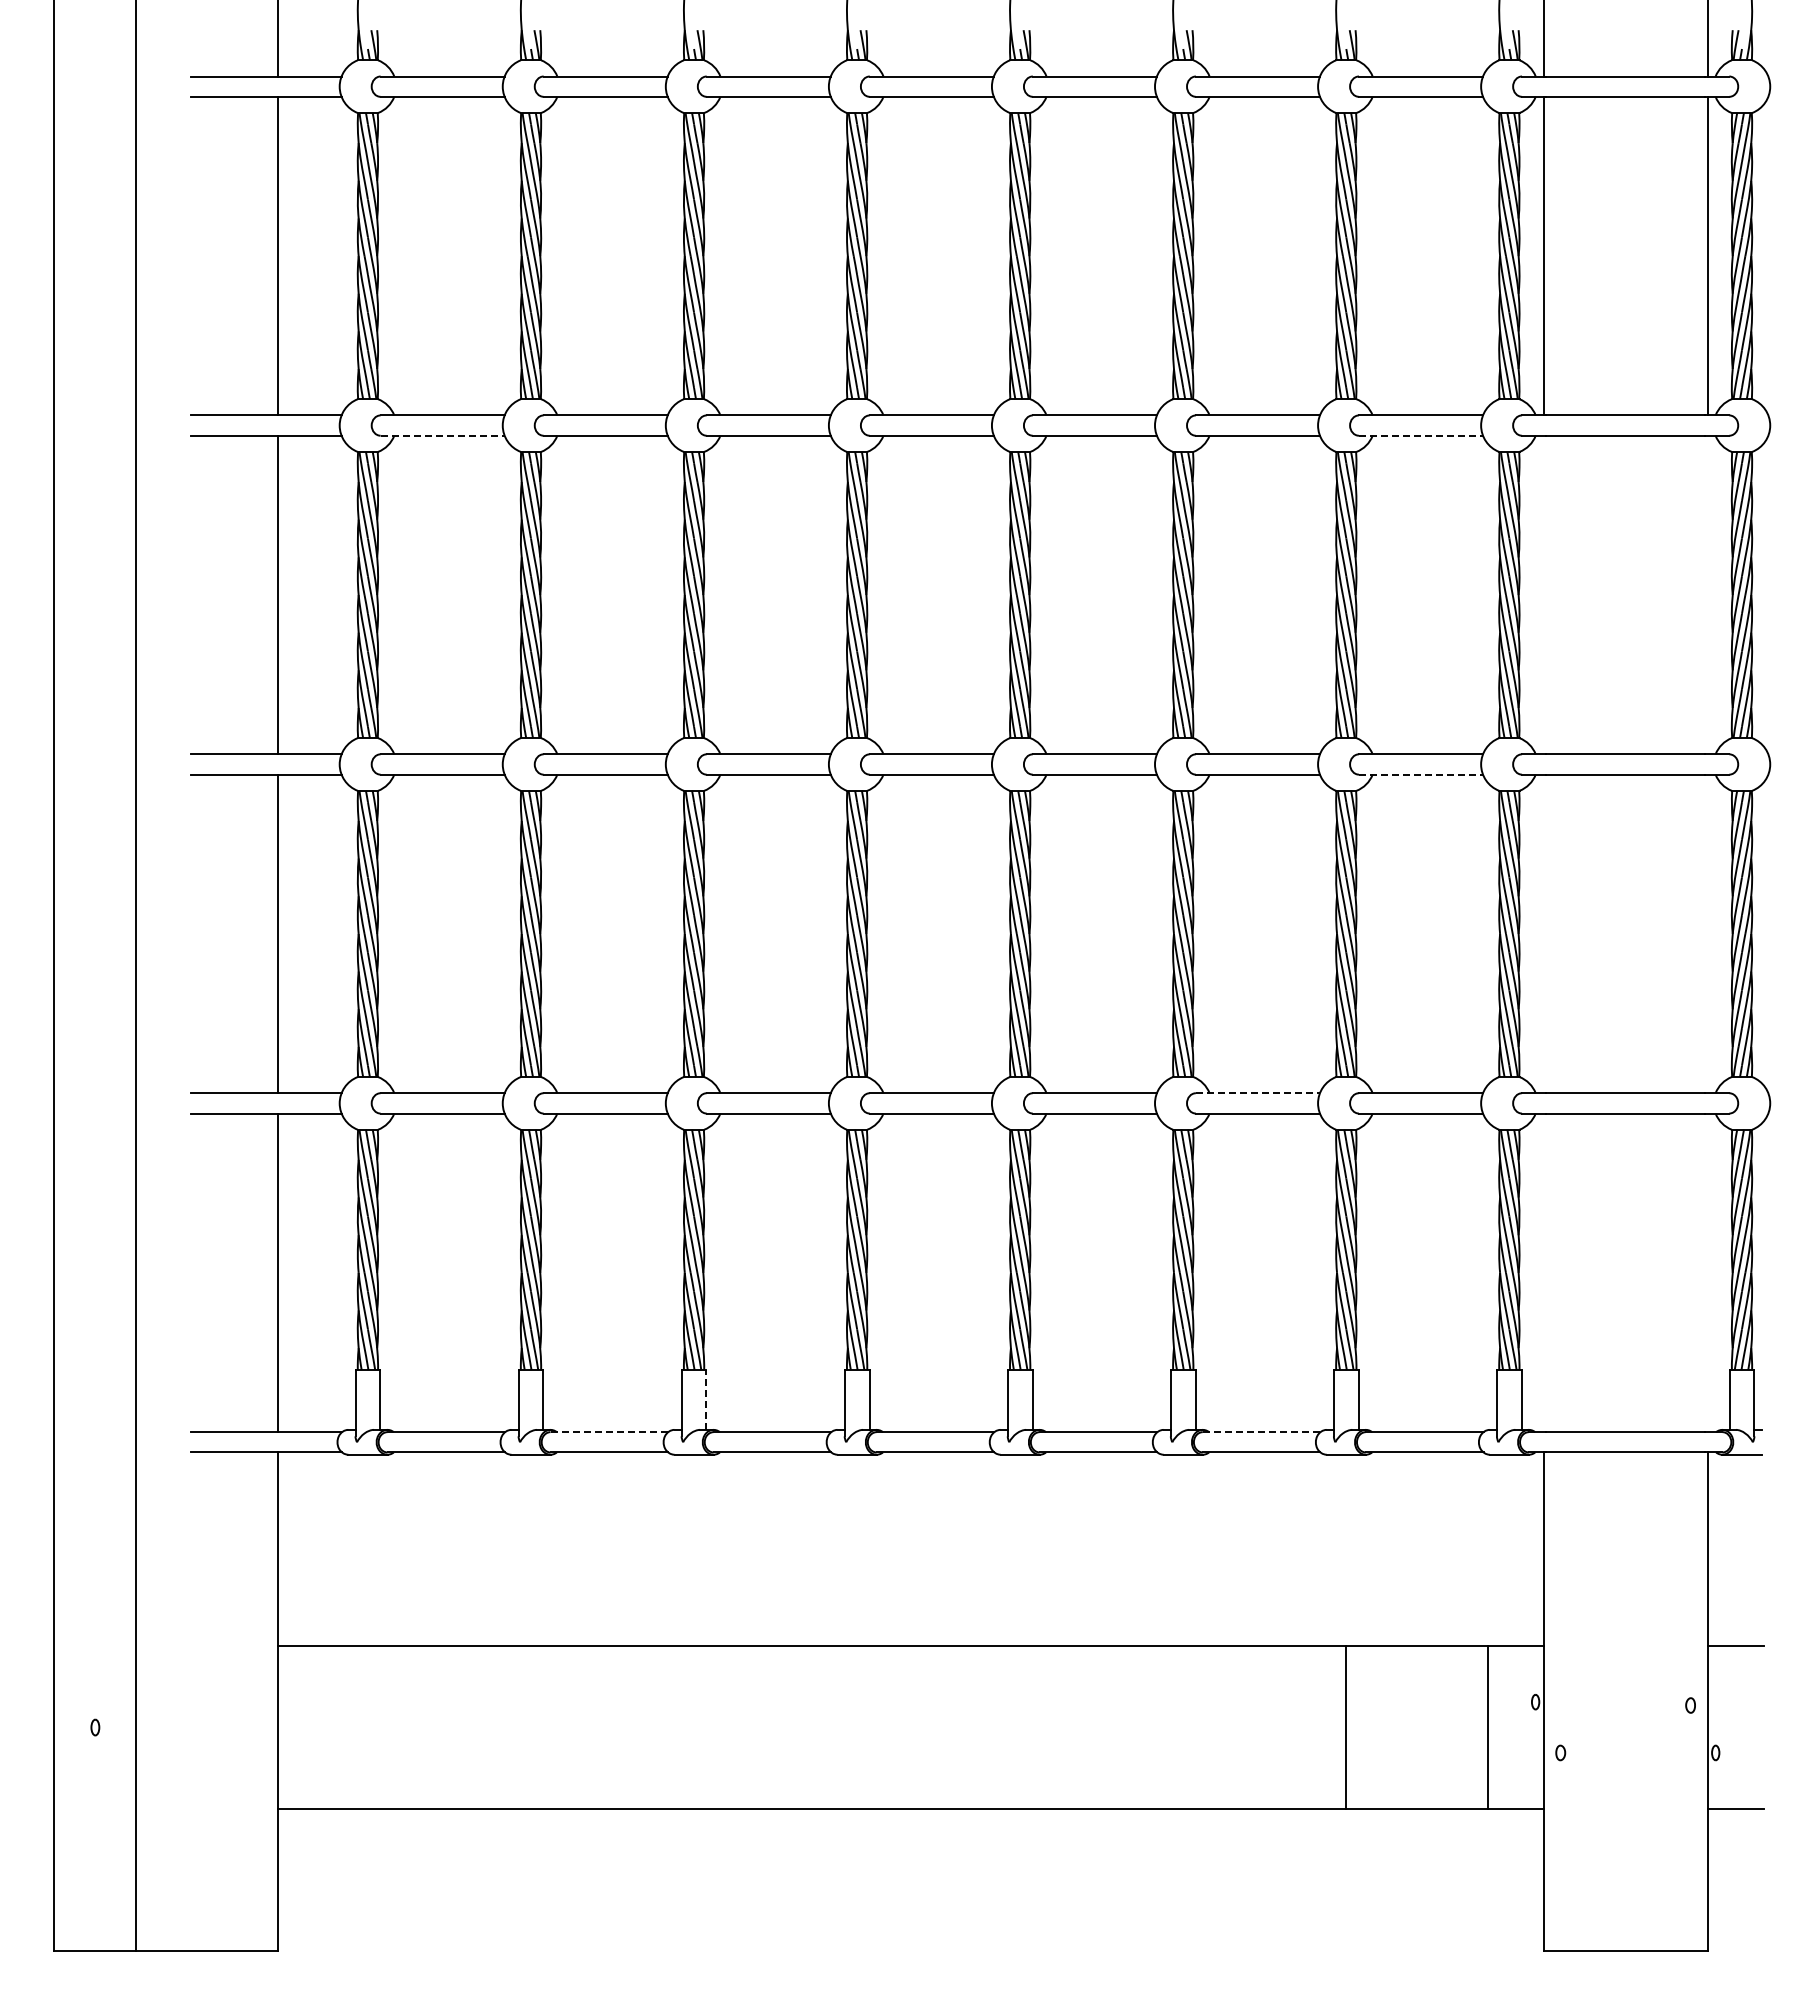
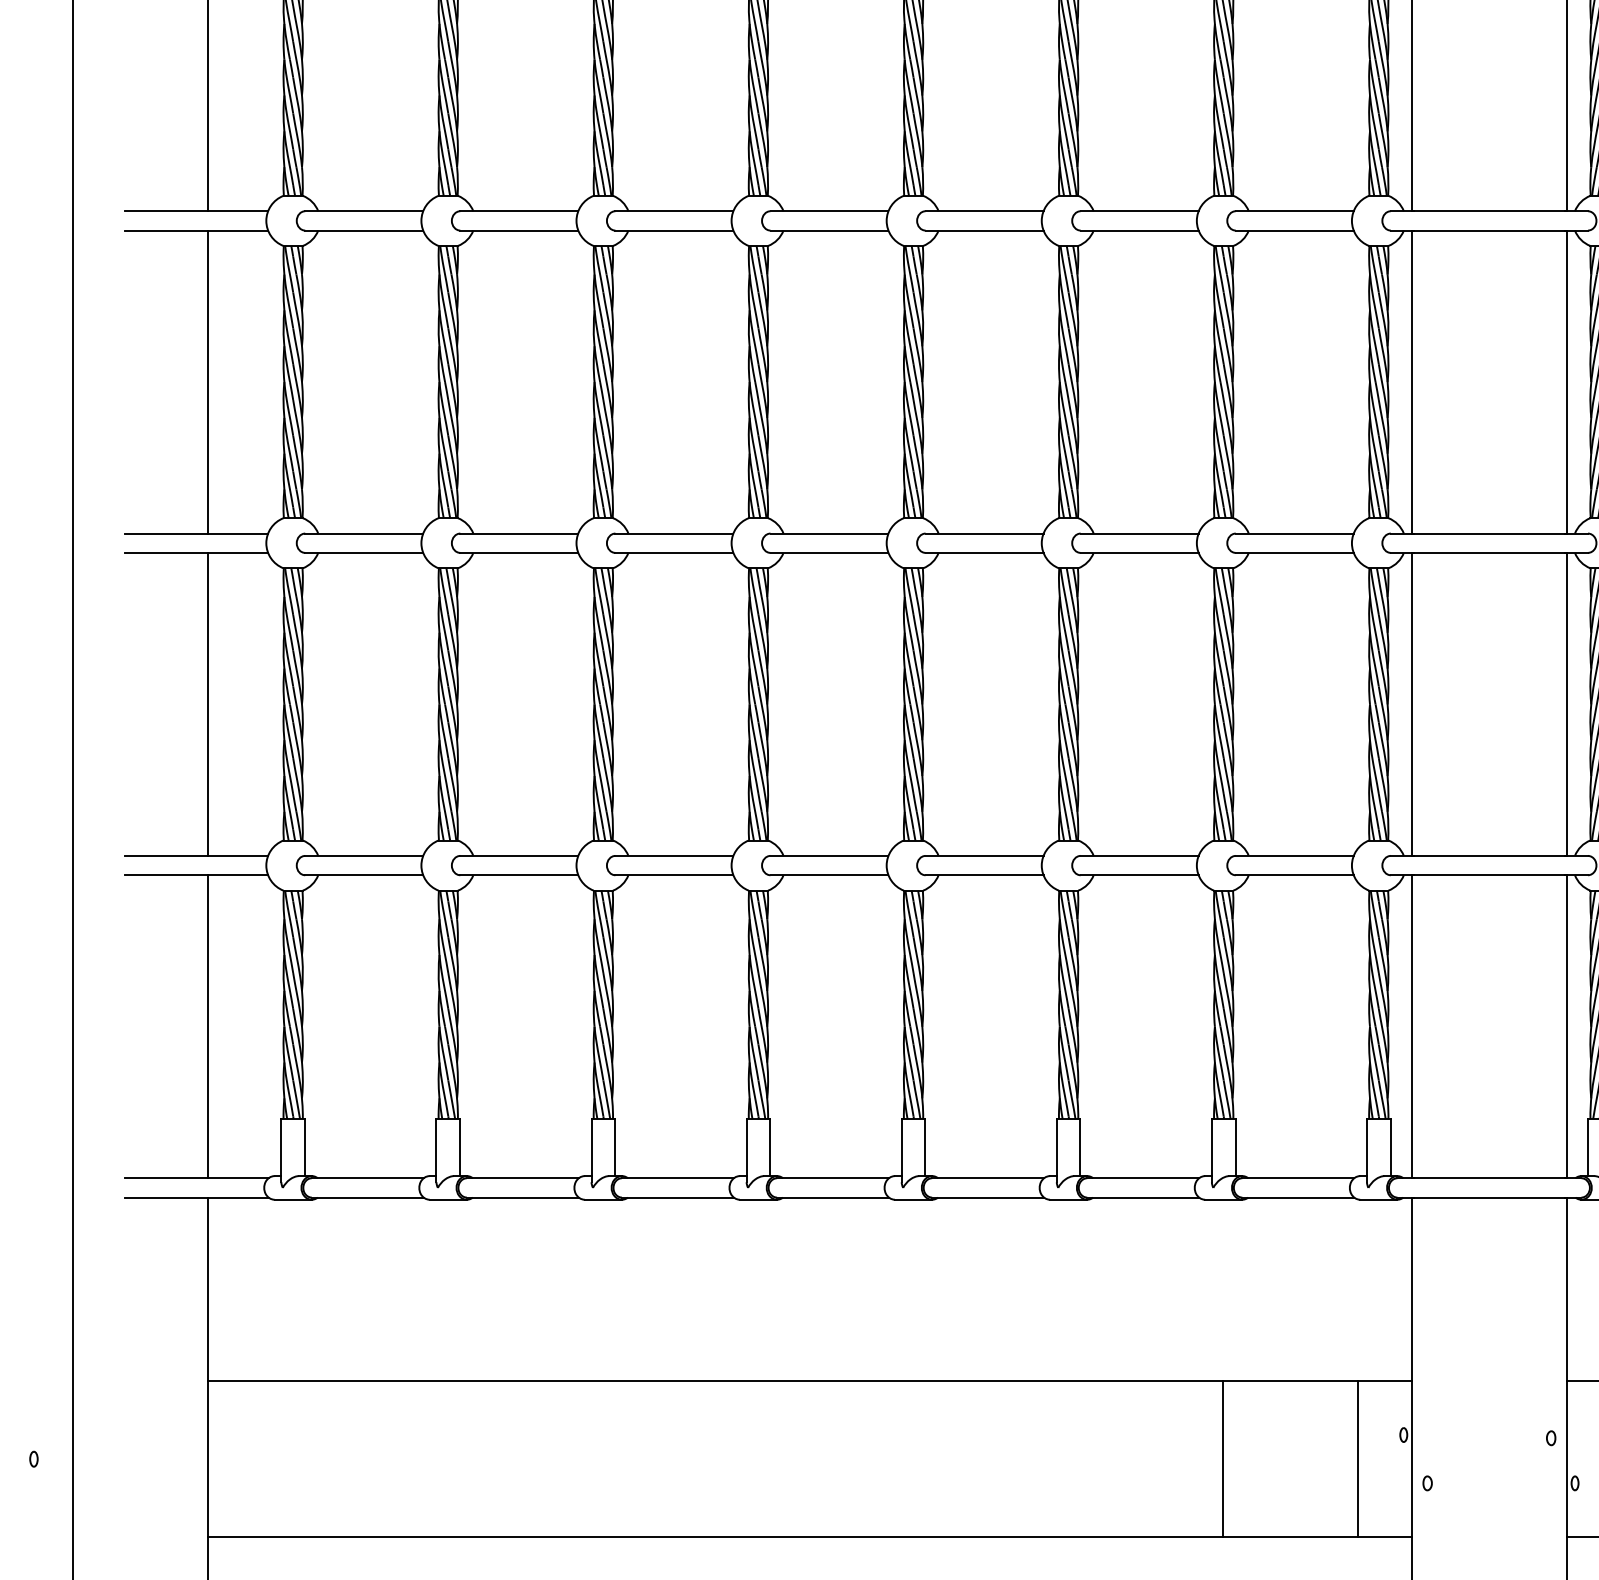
line: (443, 435) -> (365, 230), dashed -> solid
line: (1421, 435) -> (1295, 230), dashed -> solid
line: (1543, 594) -> (1411, 381), added
line: (1707, 594) -> (1567, 381), added
line: (1421, 774) -> (1295, 552), dashed -> solid
line: (1543, 933) -> (1411, 703), added
line: (1707, 933) -> (1567, 703), added
line: (1258, 1093) -> (1140, 856), dashed -> solid
line: (1543, 1272) -> (1411, 1026), added
line: (1707, 1272) -> (1567, 1026), added
line: (706, 1399) -> (615, 1147), dashed -> solid
line: (609, 1432) -> (522, 1178), dashed -> solid
line: (1261, 1432) -> (1143, 1178), dashed -> solid

